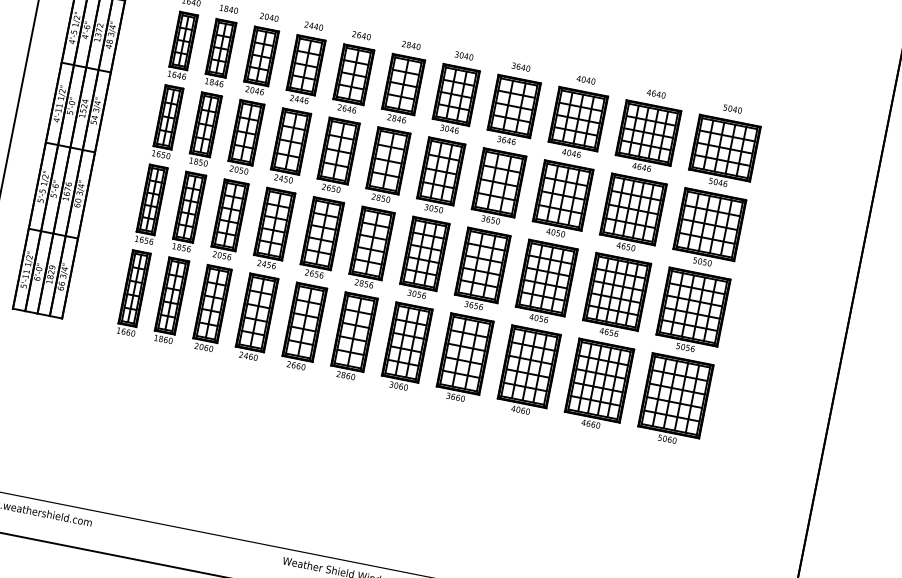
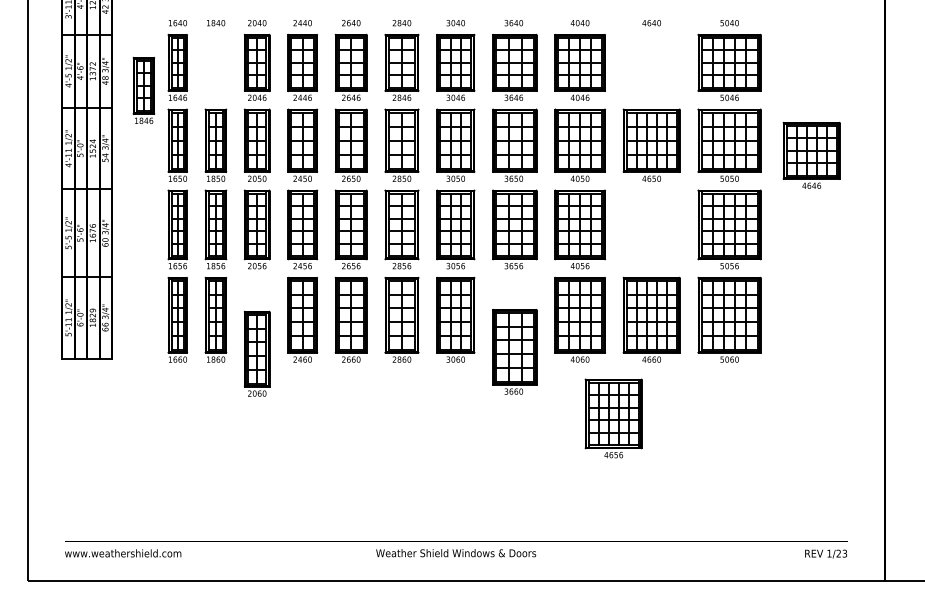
part: (219, 51) -> (143, 89), moved
part: (647, 136) -> (811, 154), moved
part: (616, 296) -> (613, 418), moved
part: (211, 307) -> (256, 353), moved
part: (464, 358) -> (514, 351), moved

